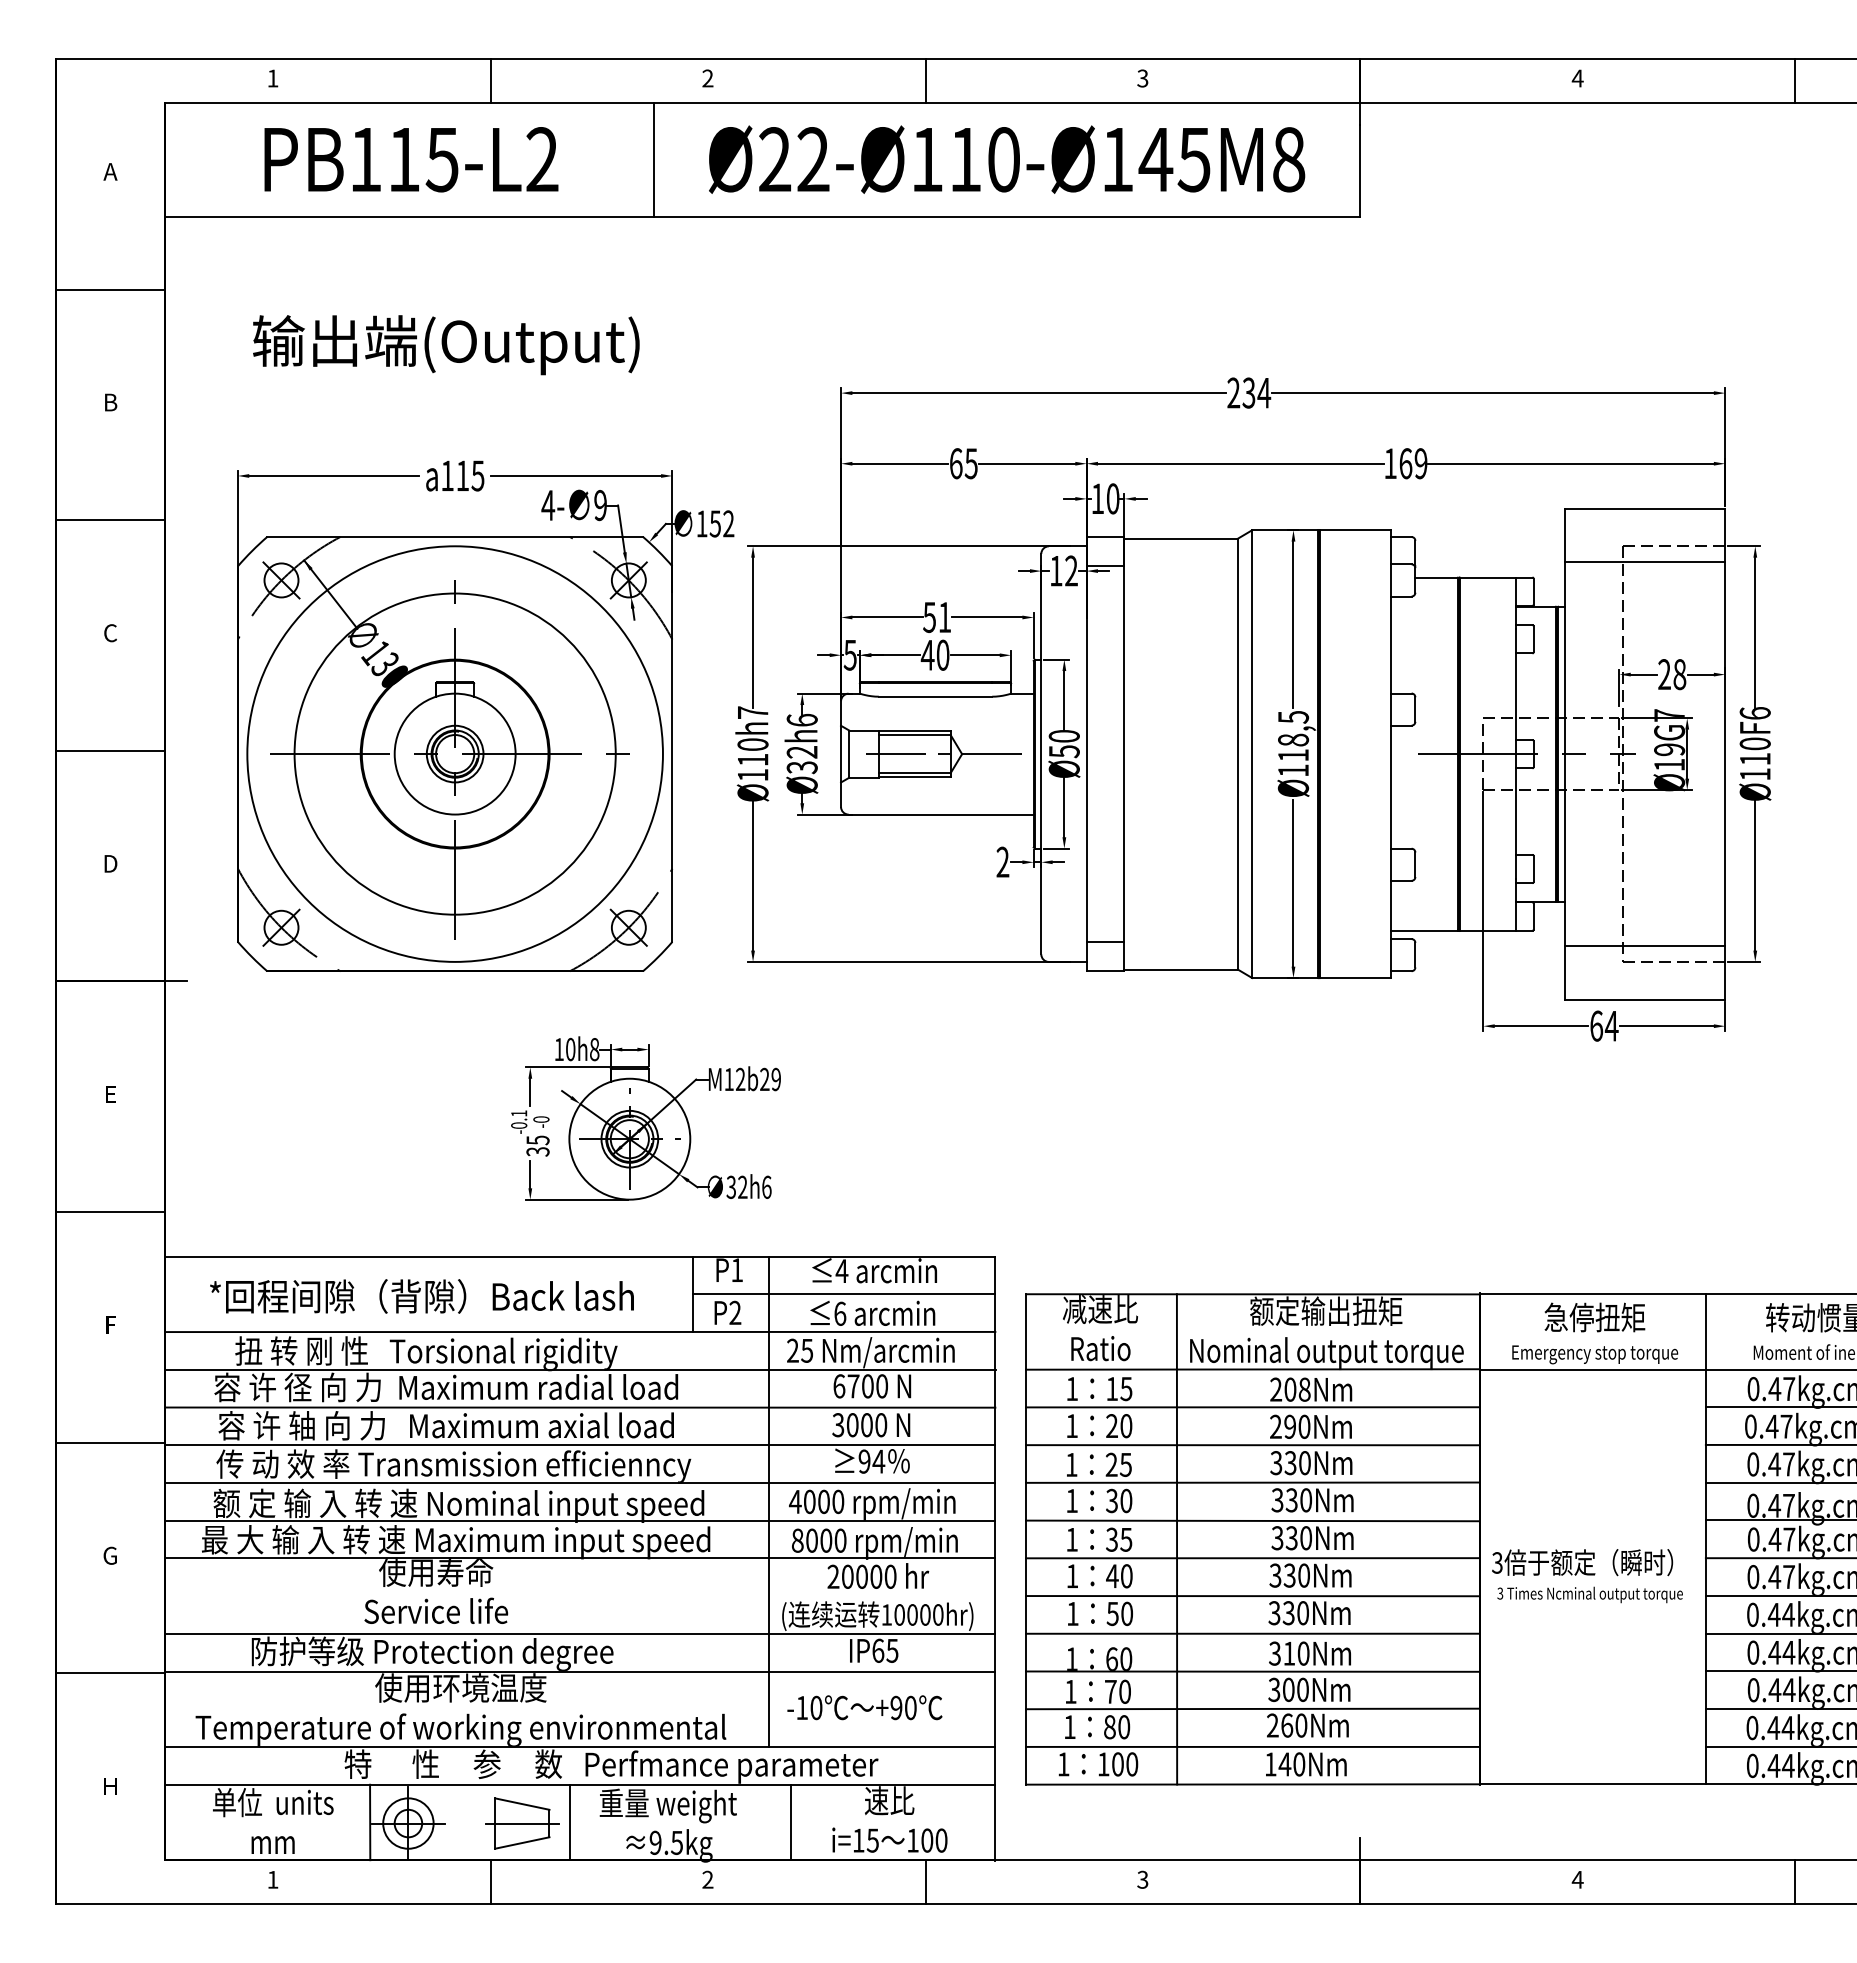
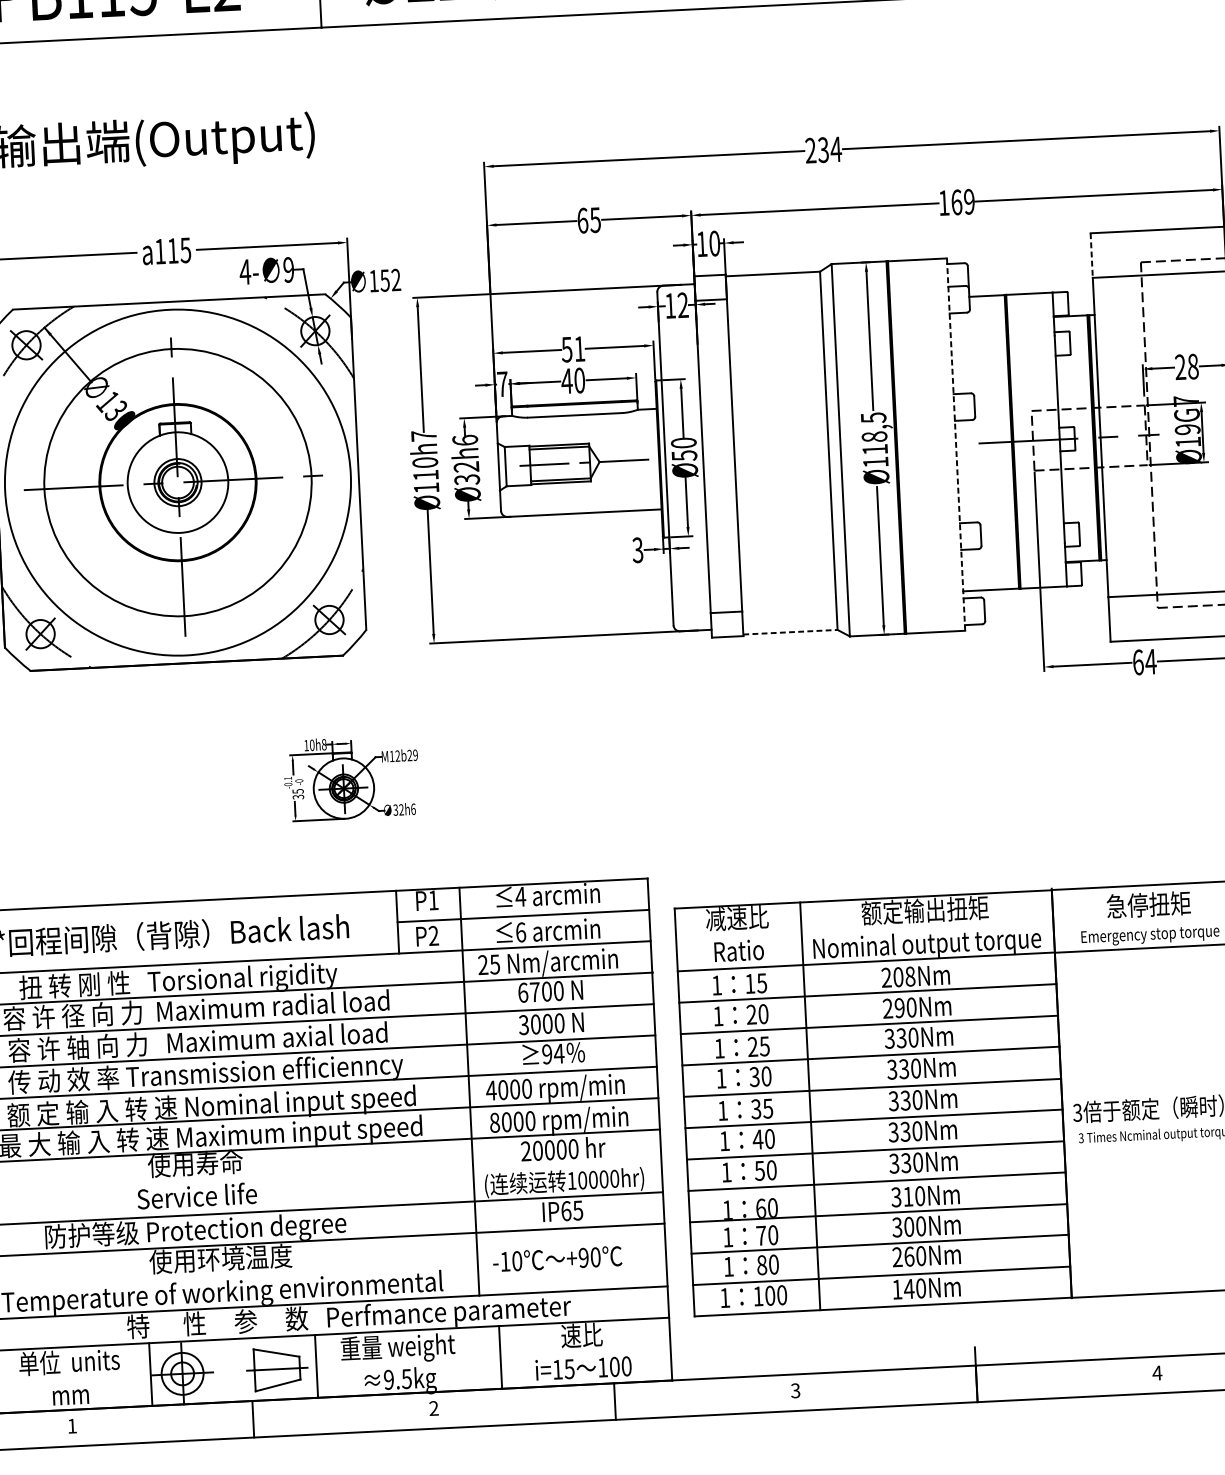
line: (1564, 535) -> (1091, 255), solid -> dashed
text: (849, 655) -> (501, 384), 5 -> 7
line: (1390, 754) -> (955, 444), solid -> dashed
text: (1002, 862) -> (637, 550), 2 -> 3
line: (1181, 969) -> (790, 632), solid -> dashed
part: (645, 1118) -> (351, 777), size x0.6

